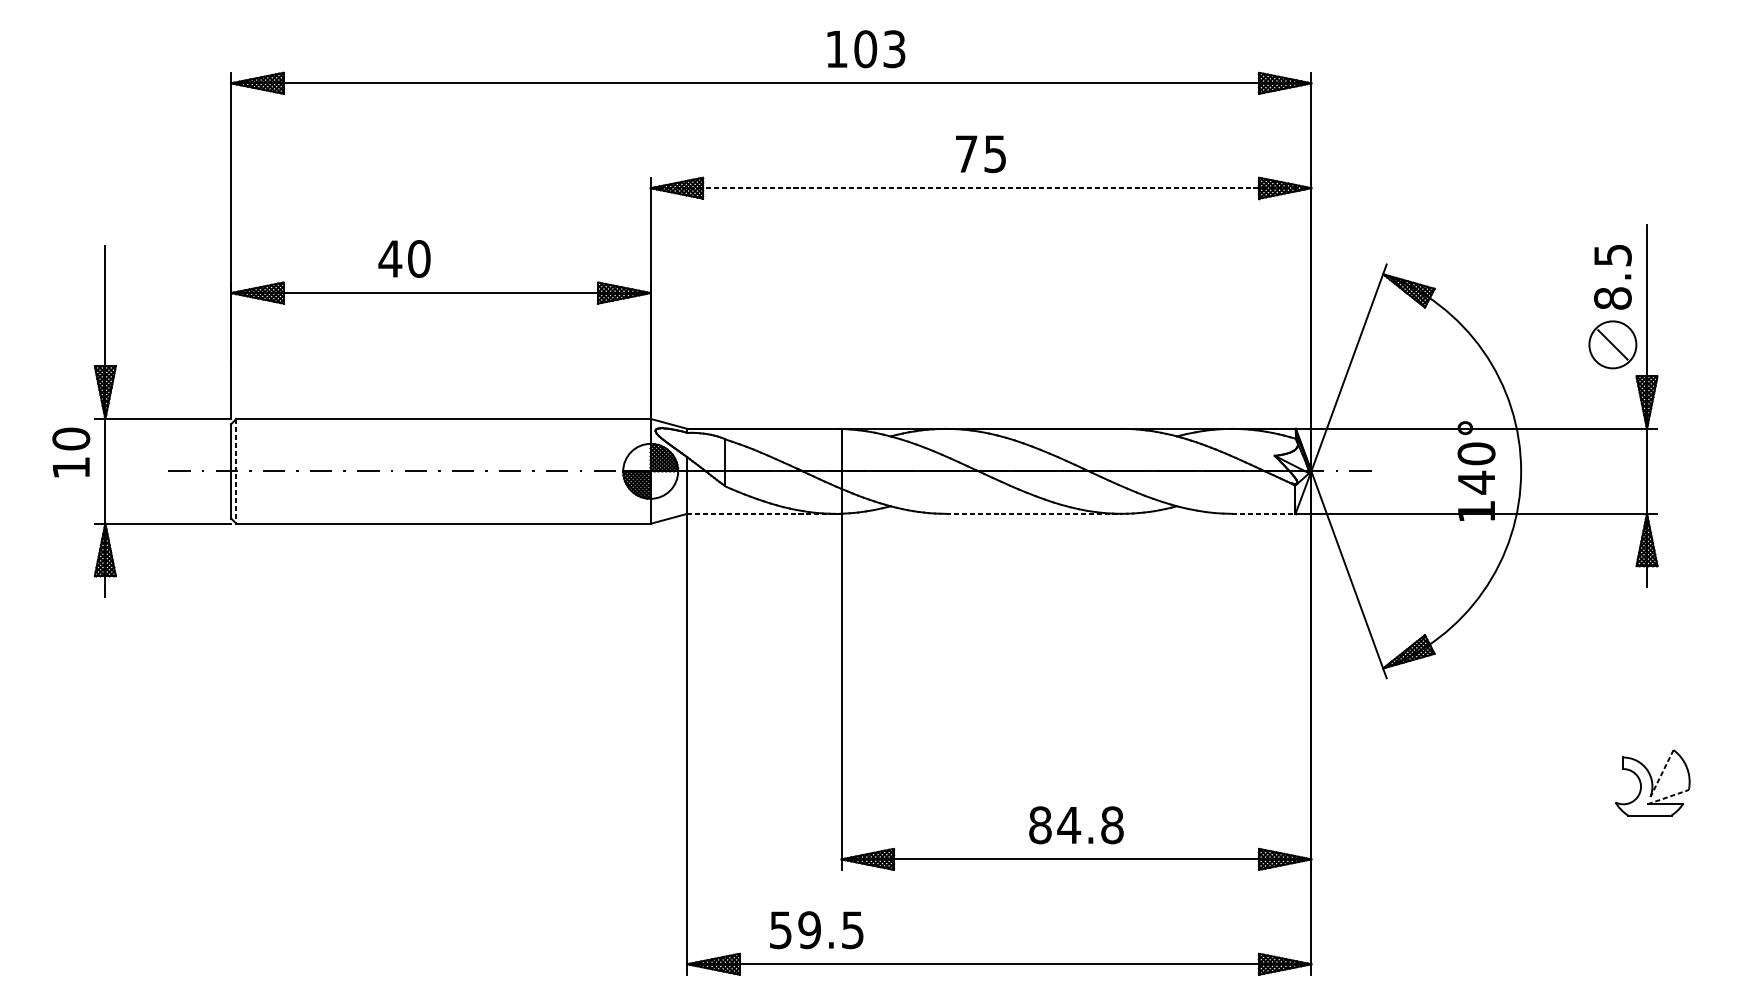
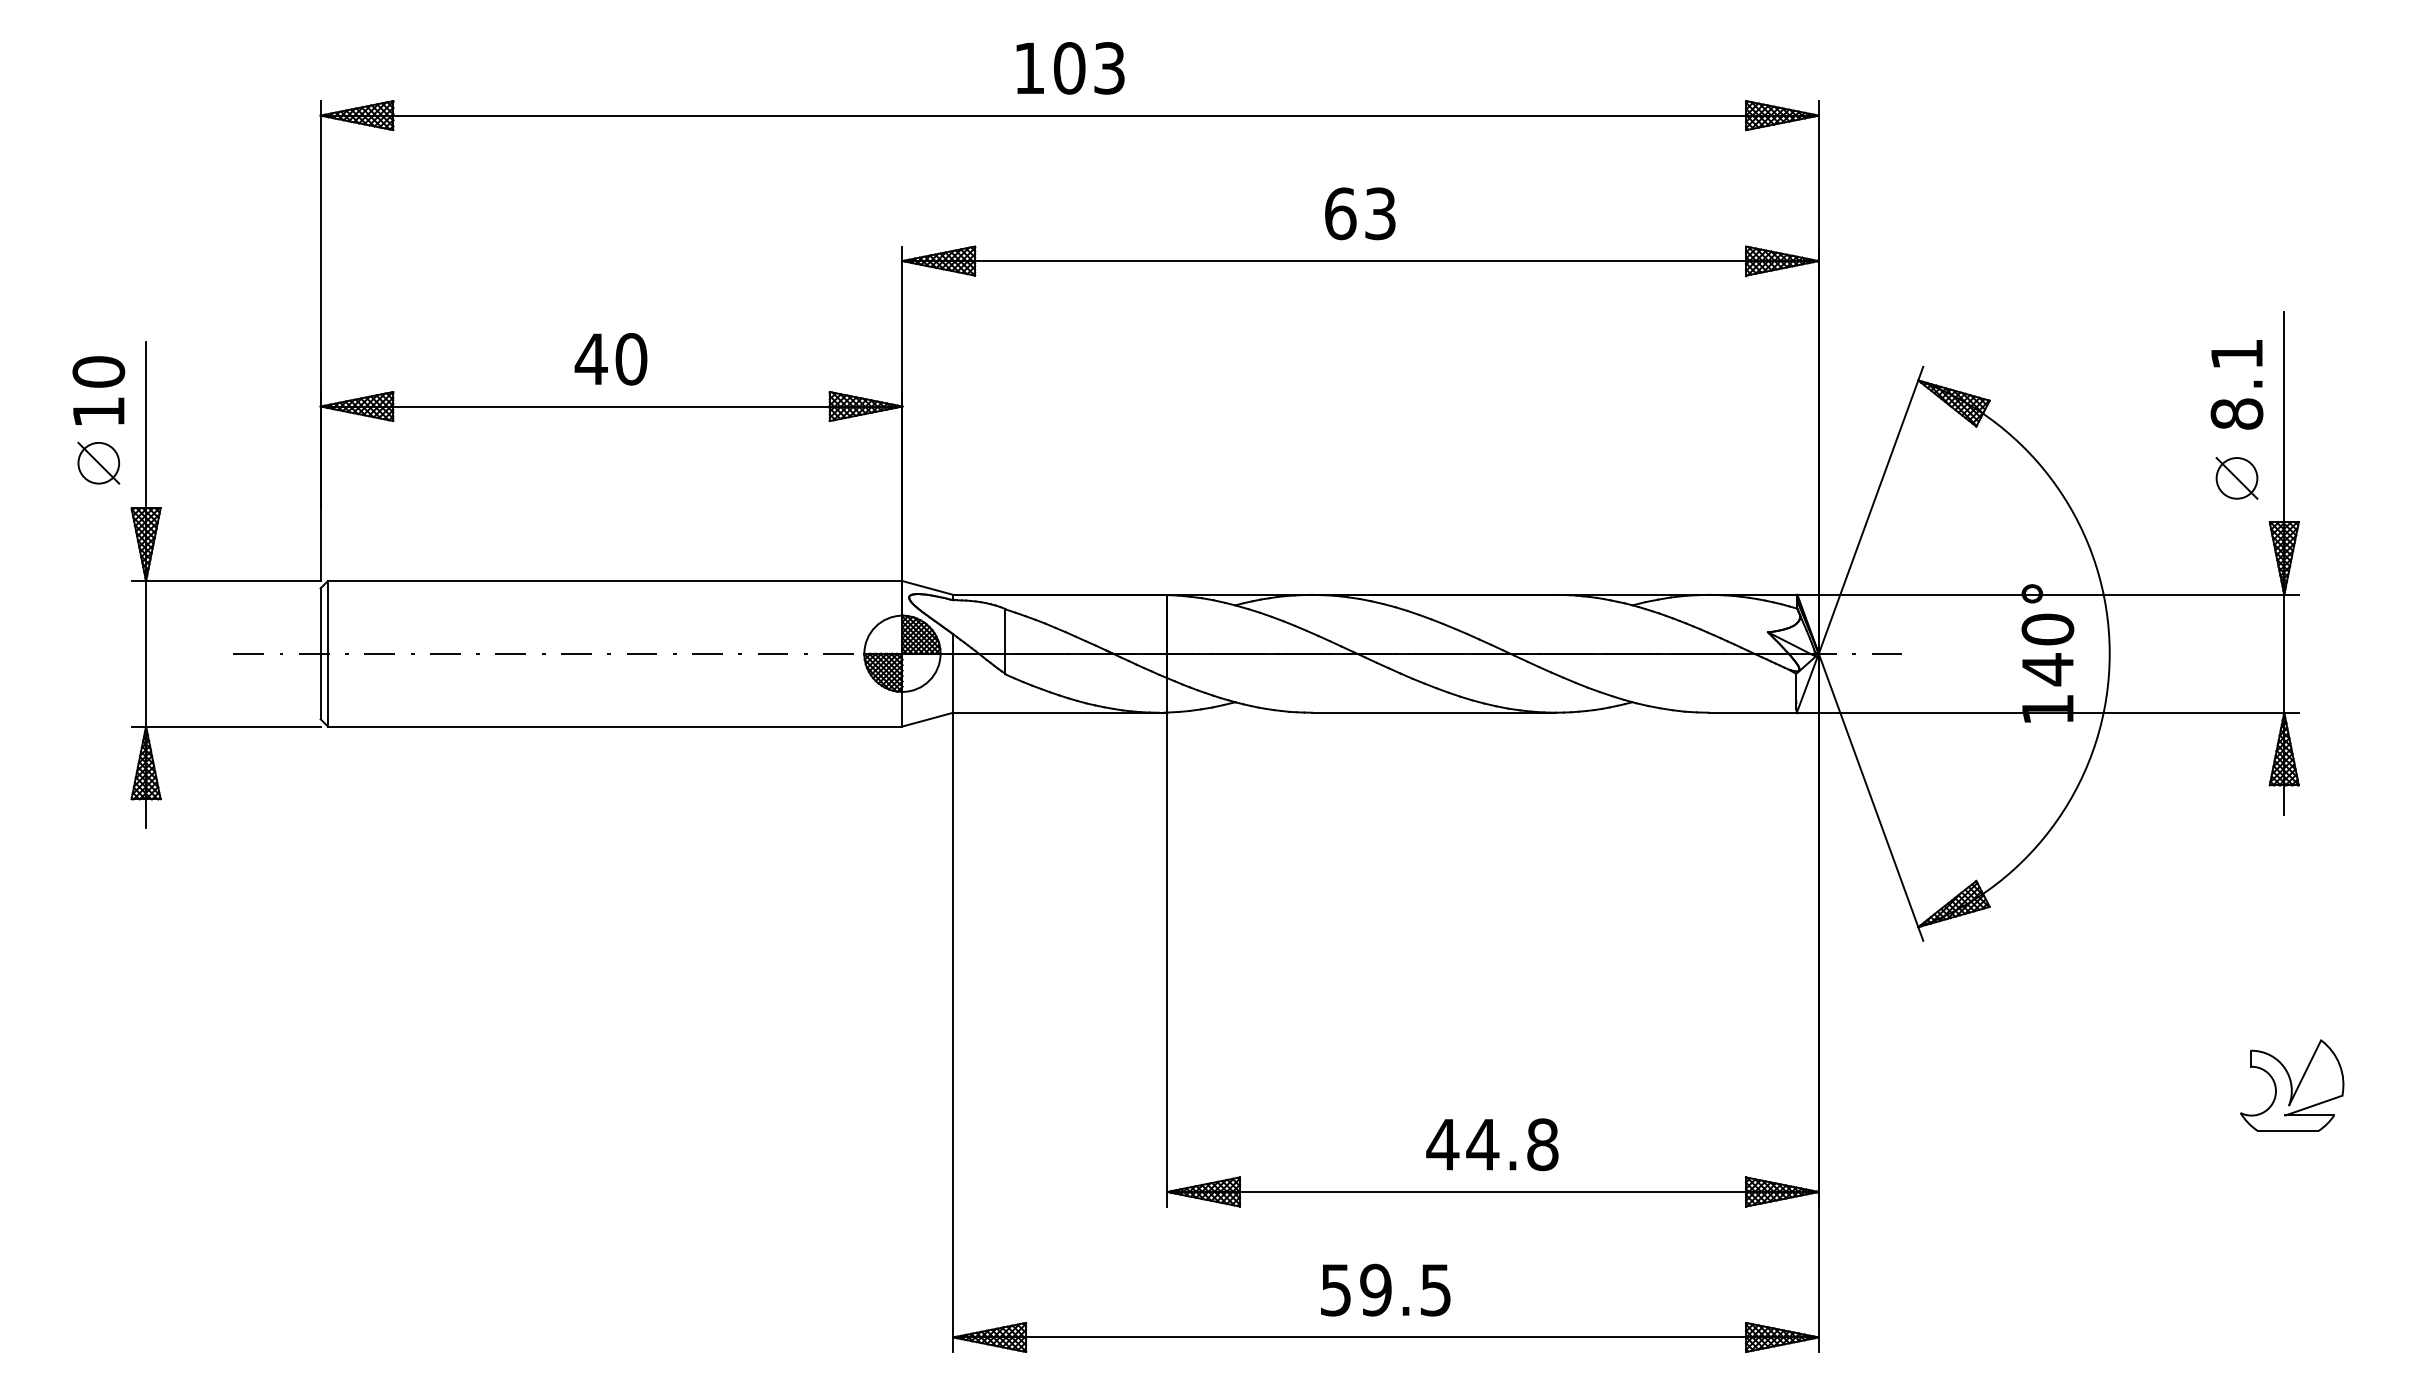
text: (866, 49) -> (1070, 68), moved
text: (980, 153) -> (1360, 213), 75 -> 63
line: (981, 188) -> (1361, 261), dashed -> solid
text: (1613, 255) -> (2237, 354), 8.5 -> 8.1
text: (404, 259) -> (610, 359), moved
part: (71, 333) -> (98, 462), added
circle: (1612, 344) -> (2236, 478), size x0.62
text: (71, 452) -> (98, 390), moved
line: (236, 471) -> (327, 653), dashed -> solid
line: (761, 513) -> (1056, 712), dashed -> solid
line: (1034, 513) -> (1434, 712), dashed -> solid
line: (1264, 513) -> (1753, 712), dashed -> solid
line: (1661, 773) -> (2304, 1073), dashed -> solid
line: (1668, 797) -> (2314, 1105), dashed -> solid
text: (1040, 825) -> (1442, 1144), 84.8 -> 44.8
text: (816, 929) -> (1385, 1289), moved

